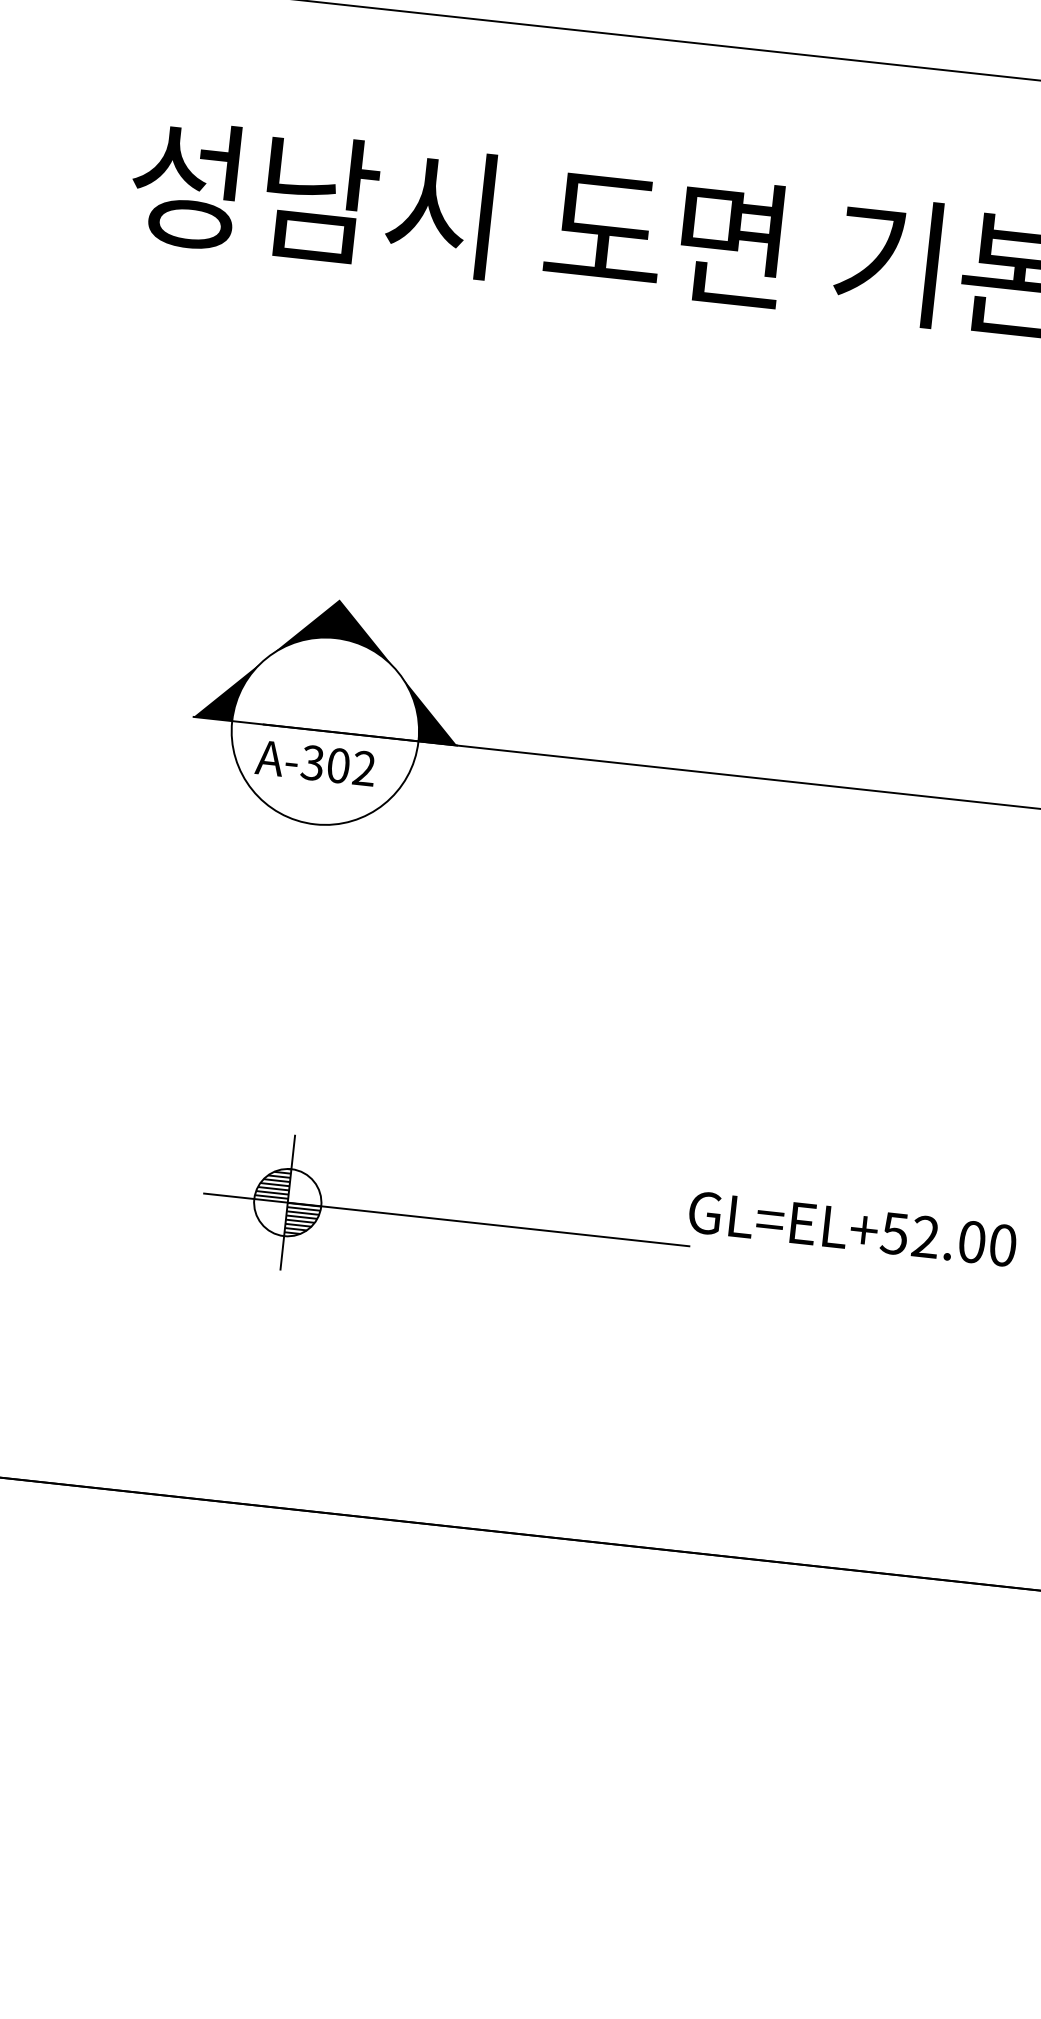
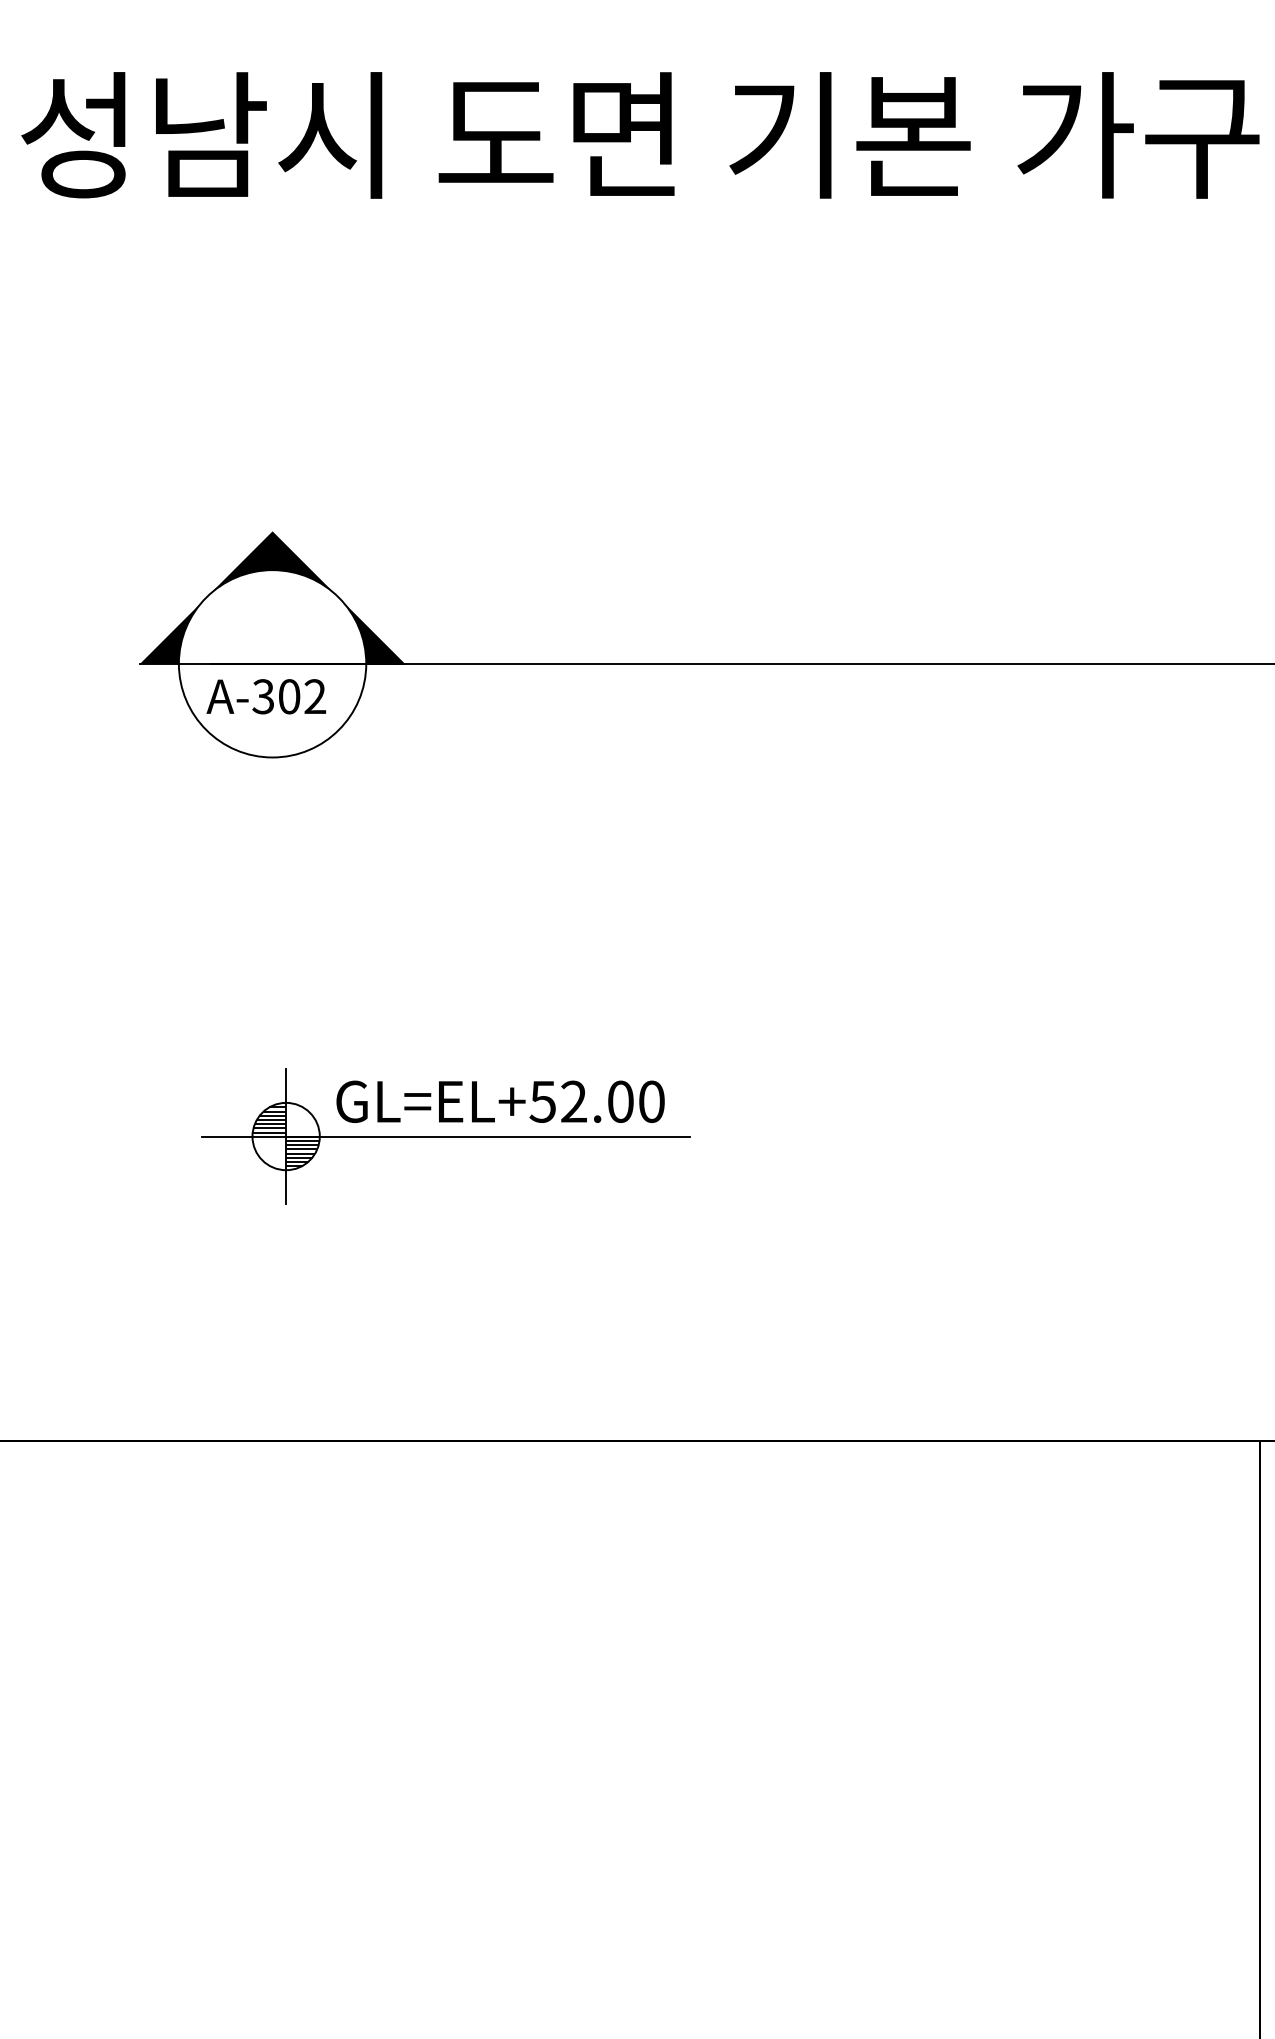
text: (852, 1228) -> (500, 1101), moved

